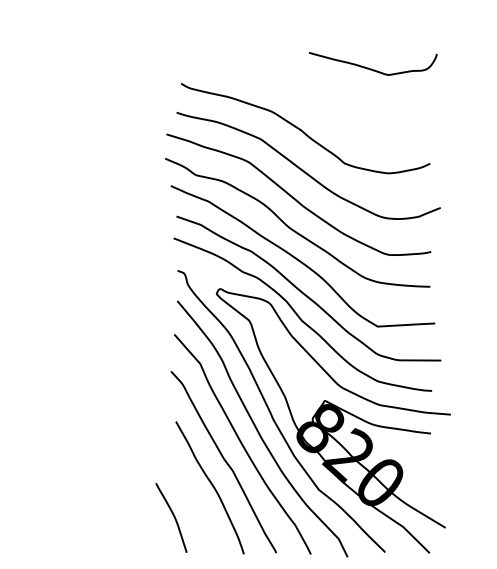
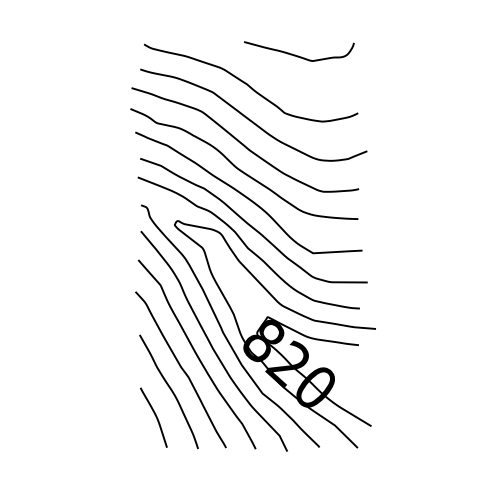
curve: (372, 68) -> (298, 55), moved
curve: (173, 517) -> (155, 417), moved

